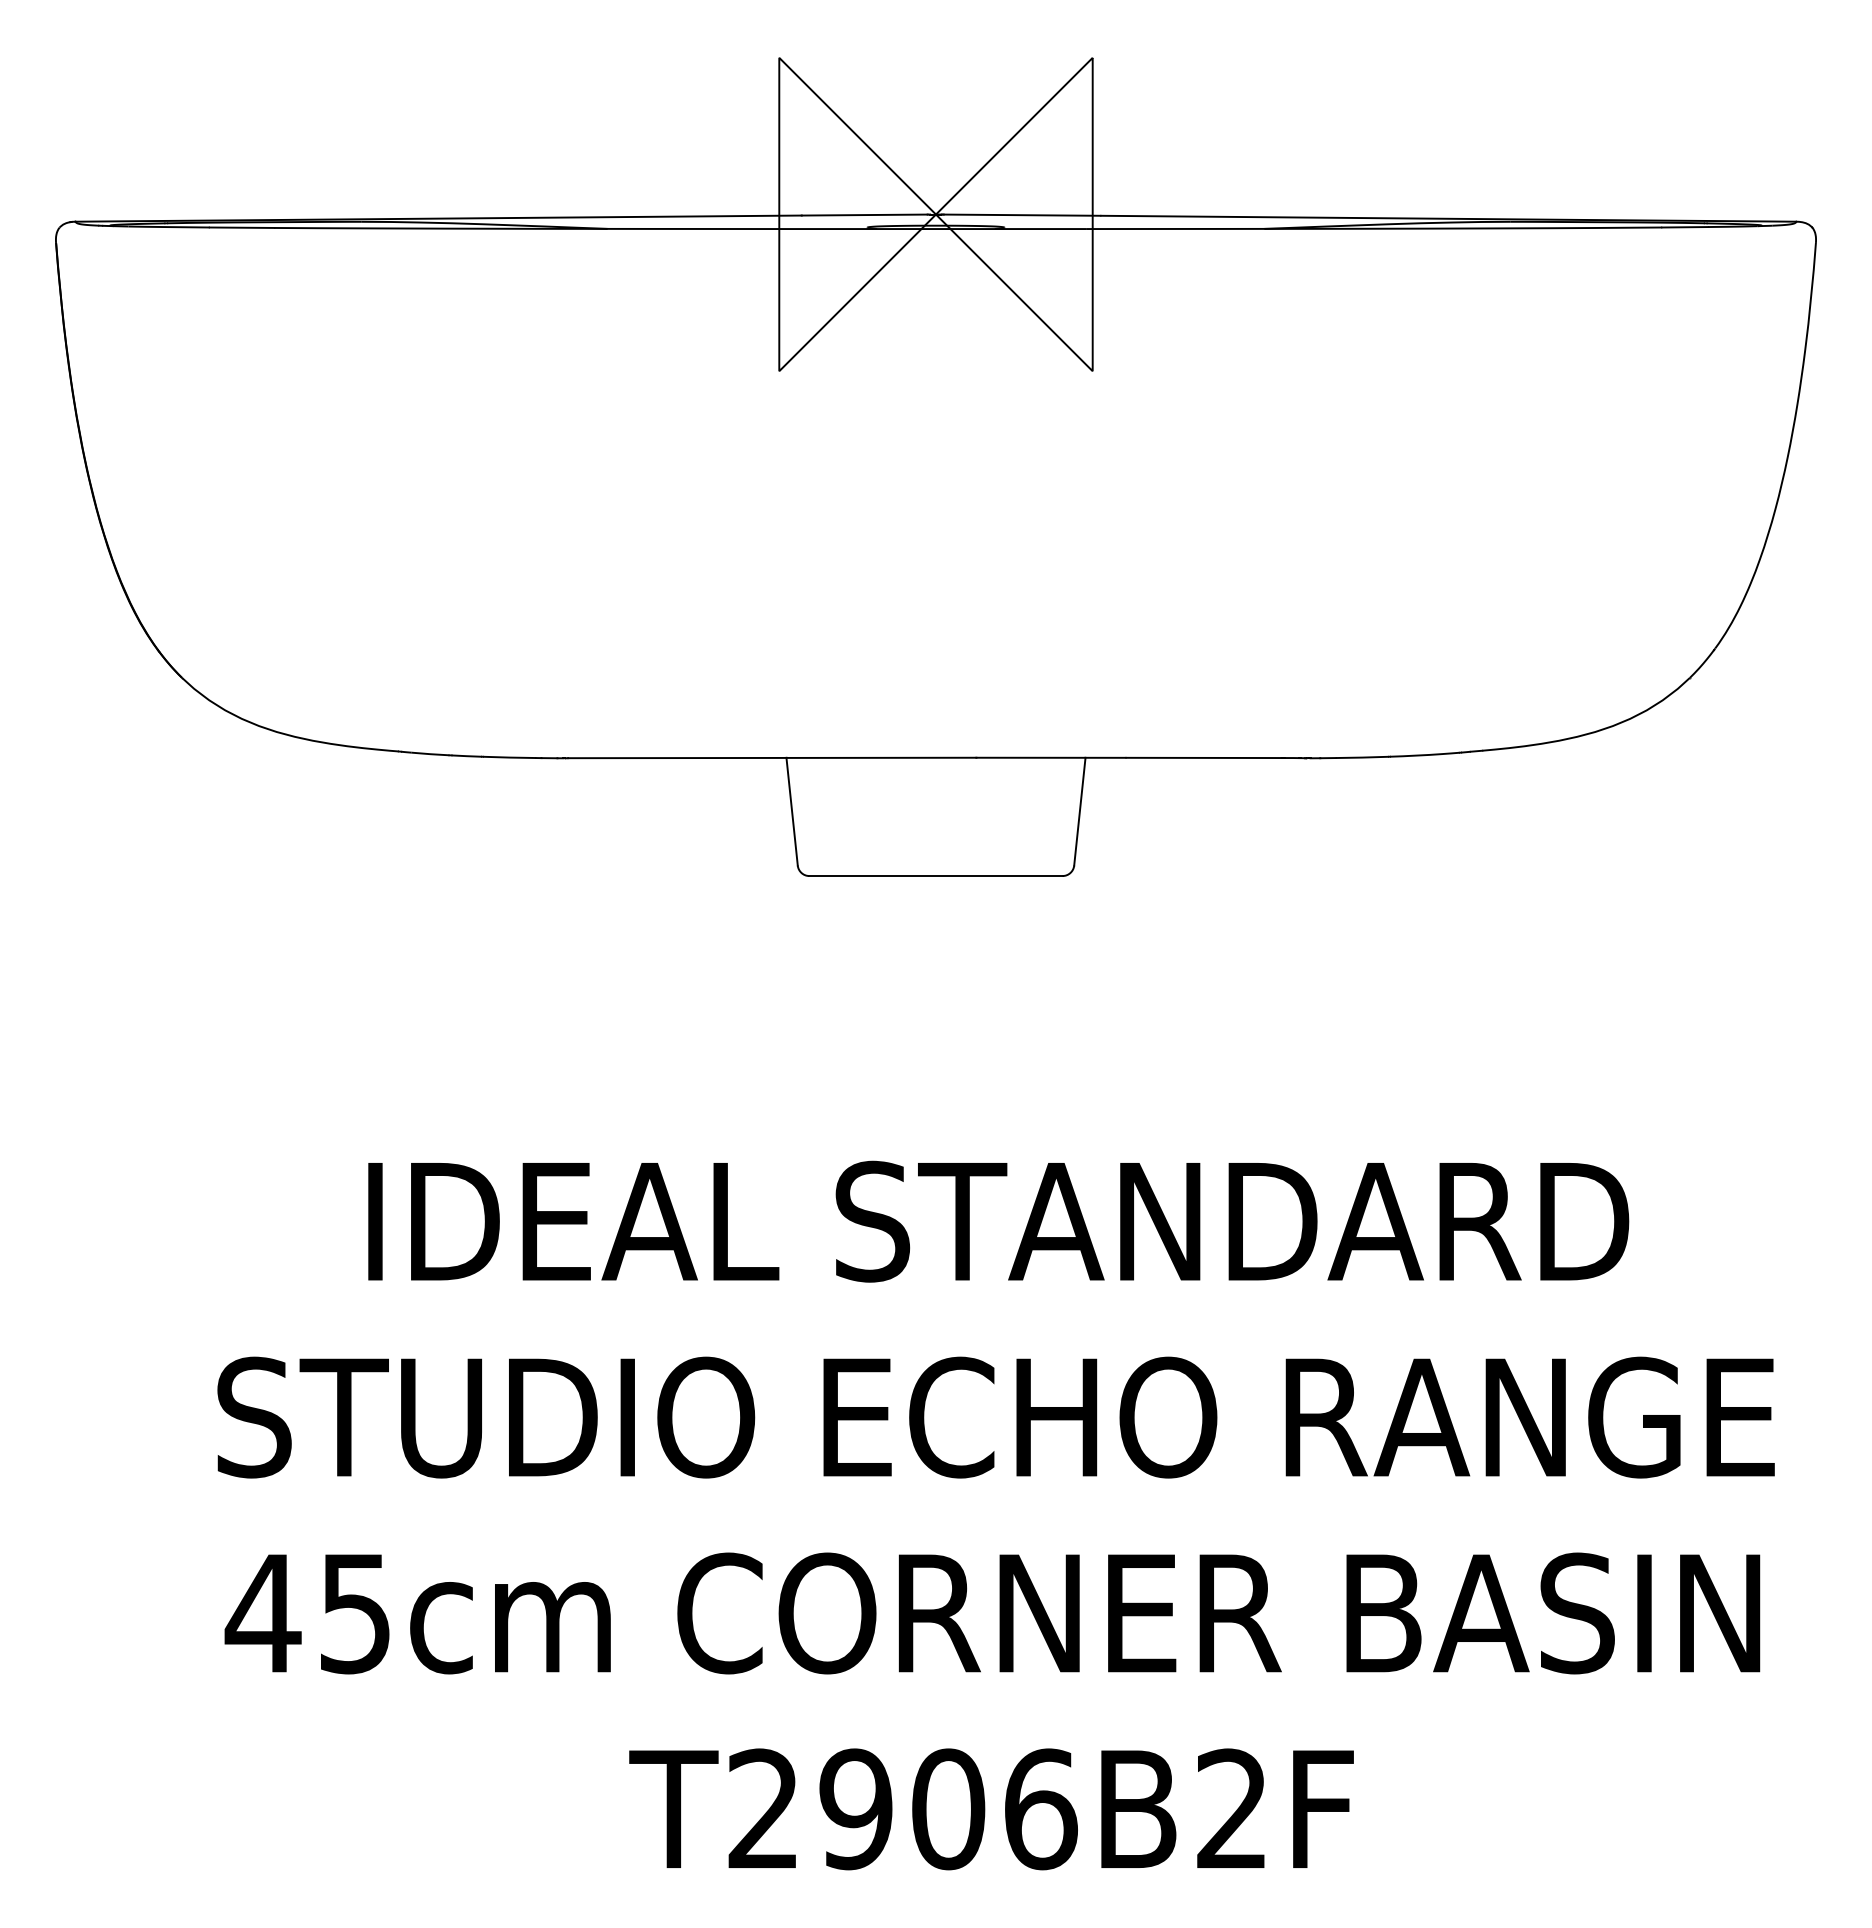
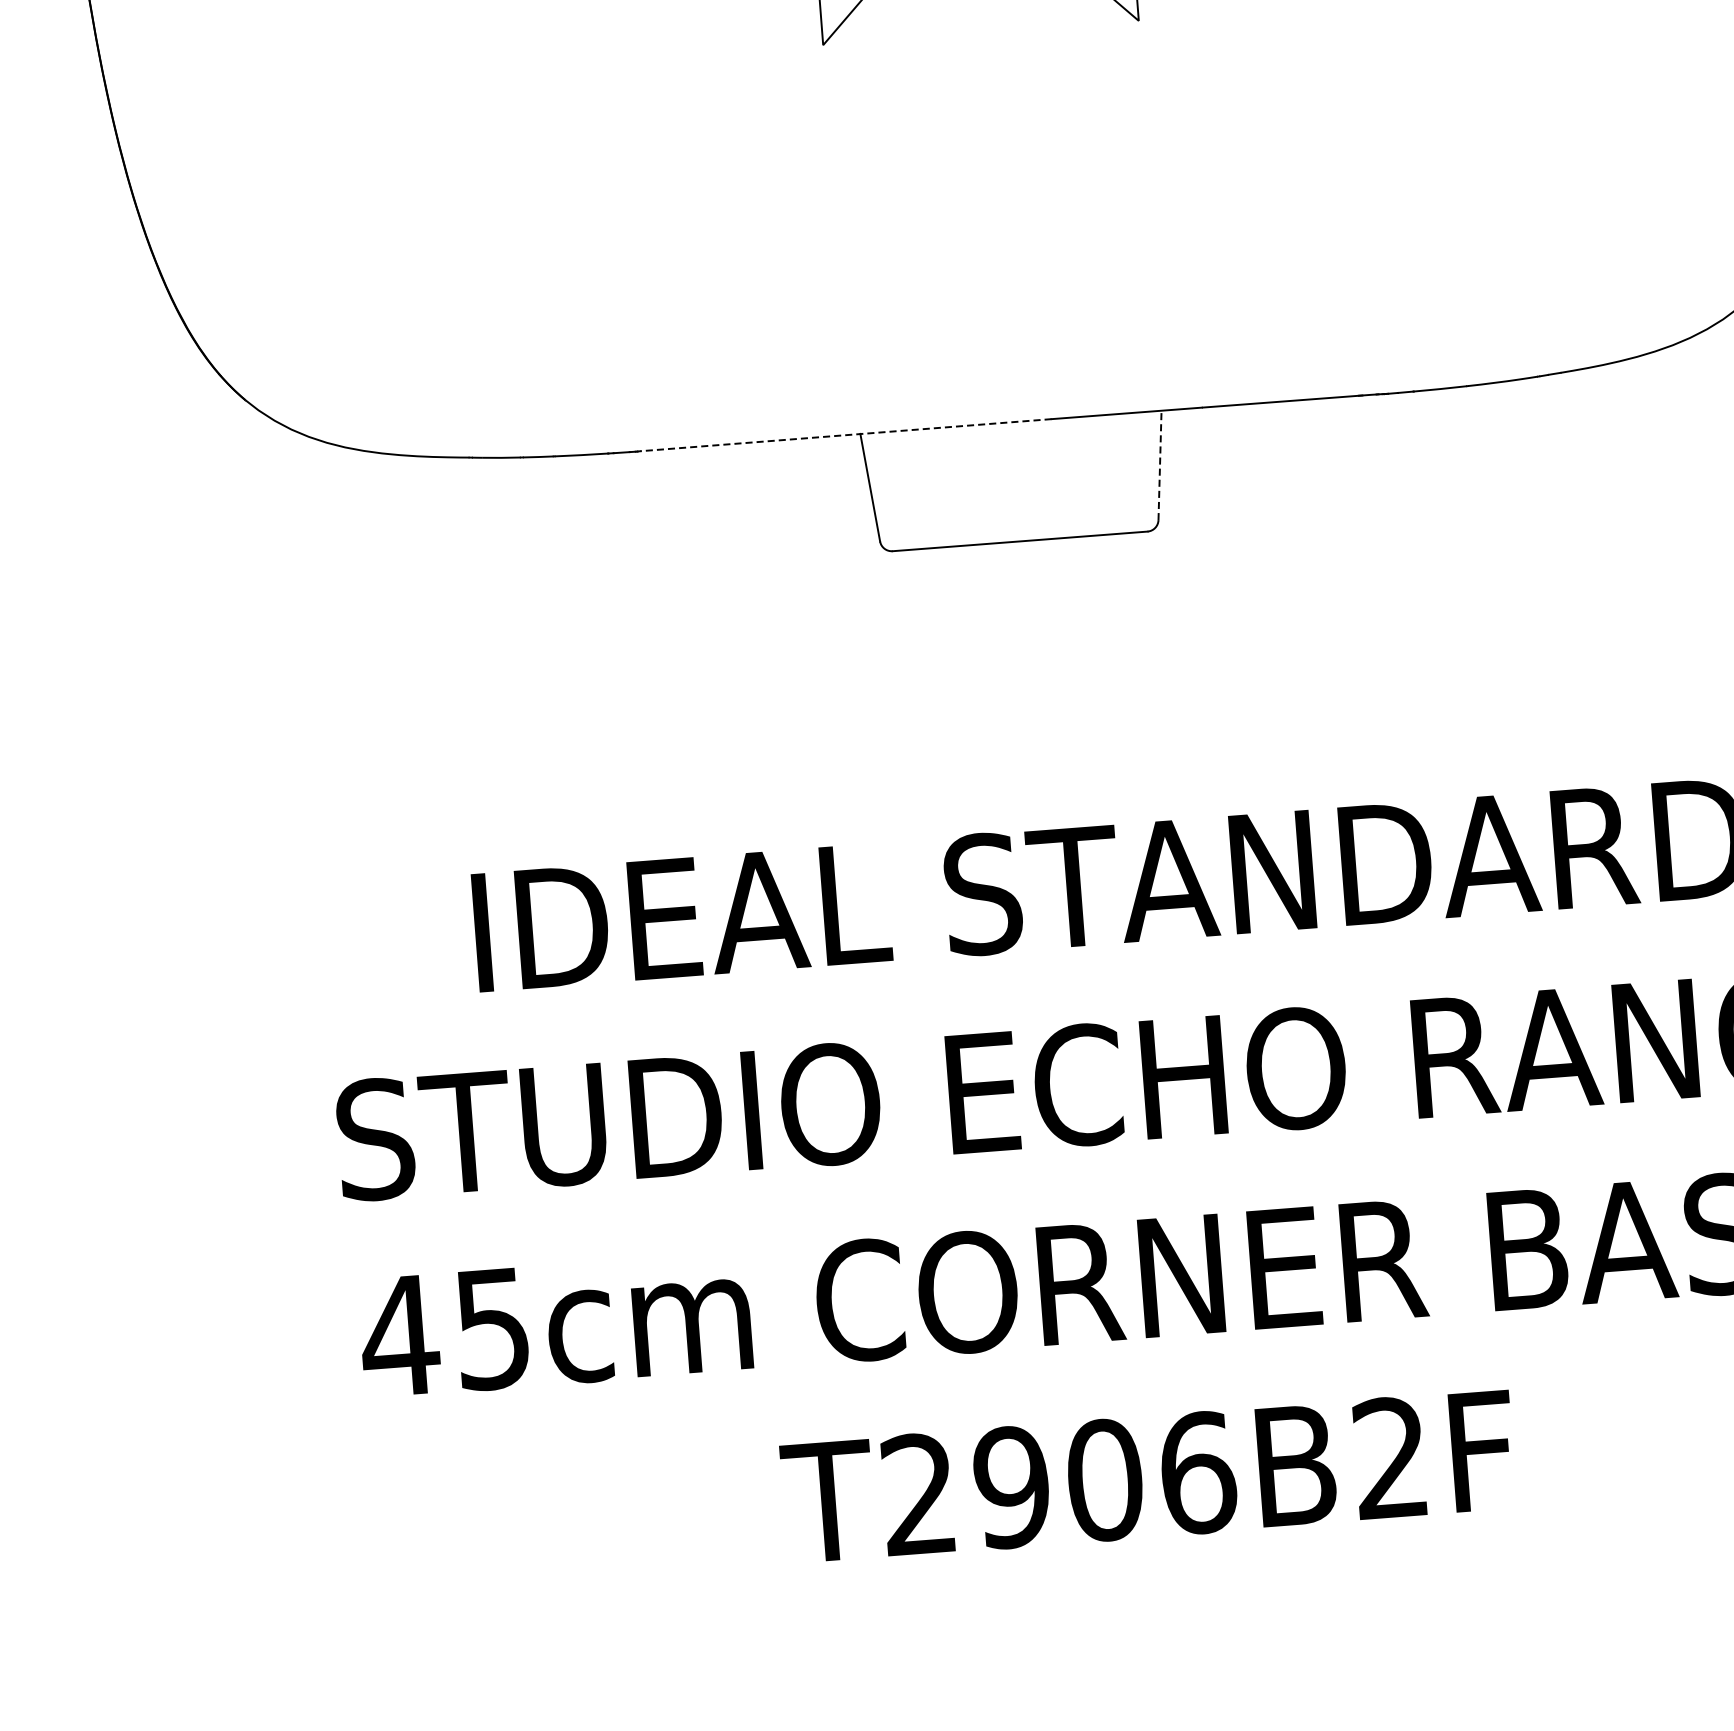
line: (771, 757) -> (845, 434), solid -> dashed
line: (1079, 811) -> (1159, 465), solid -> dashed

